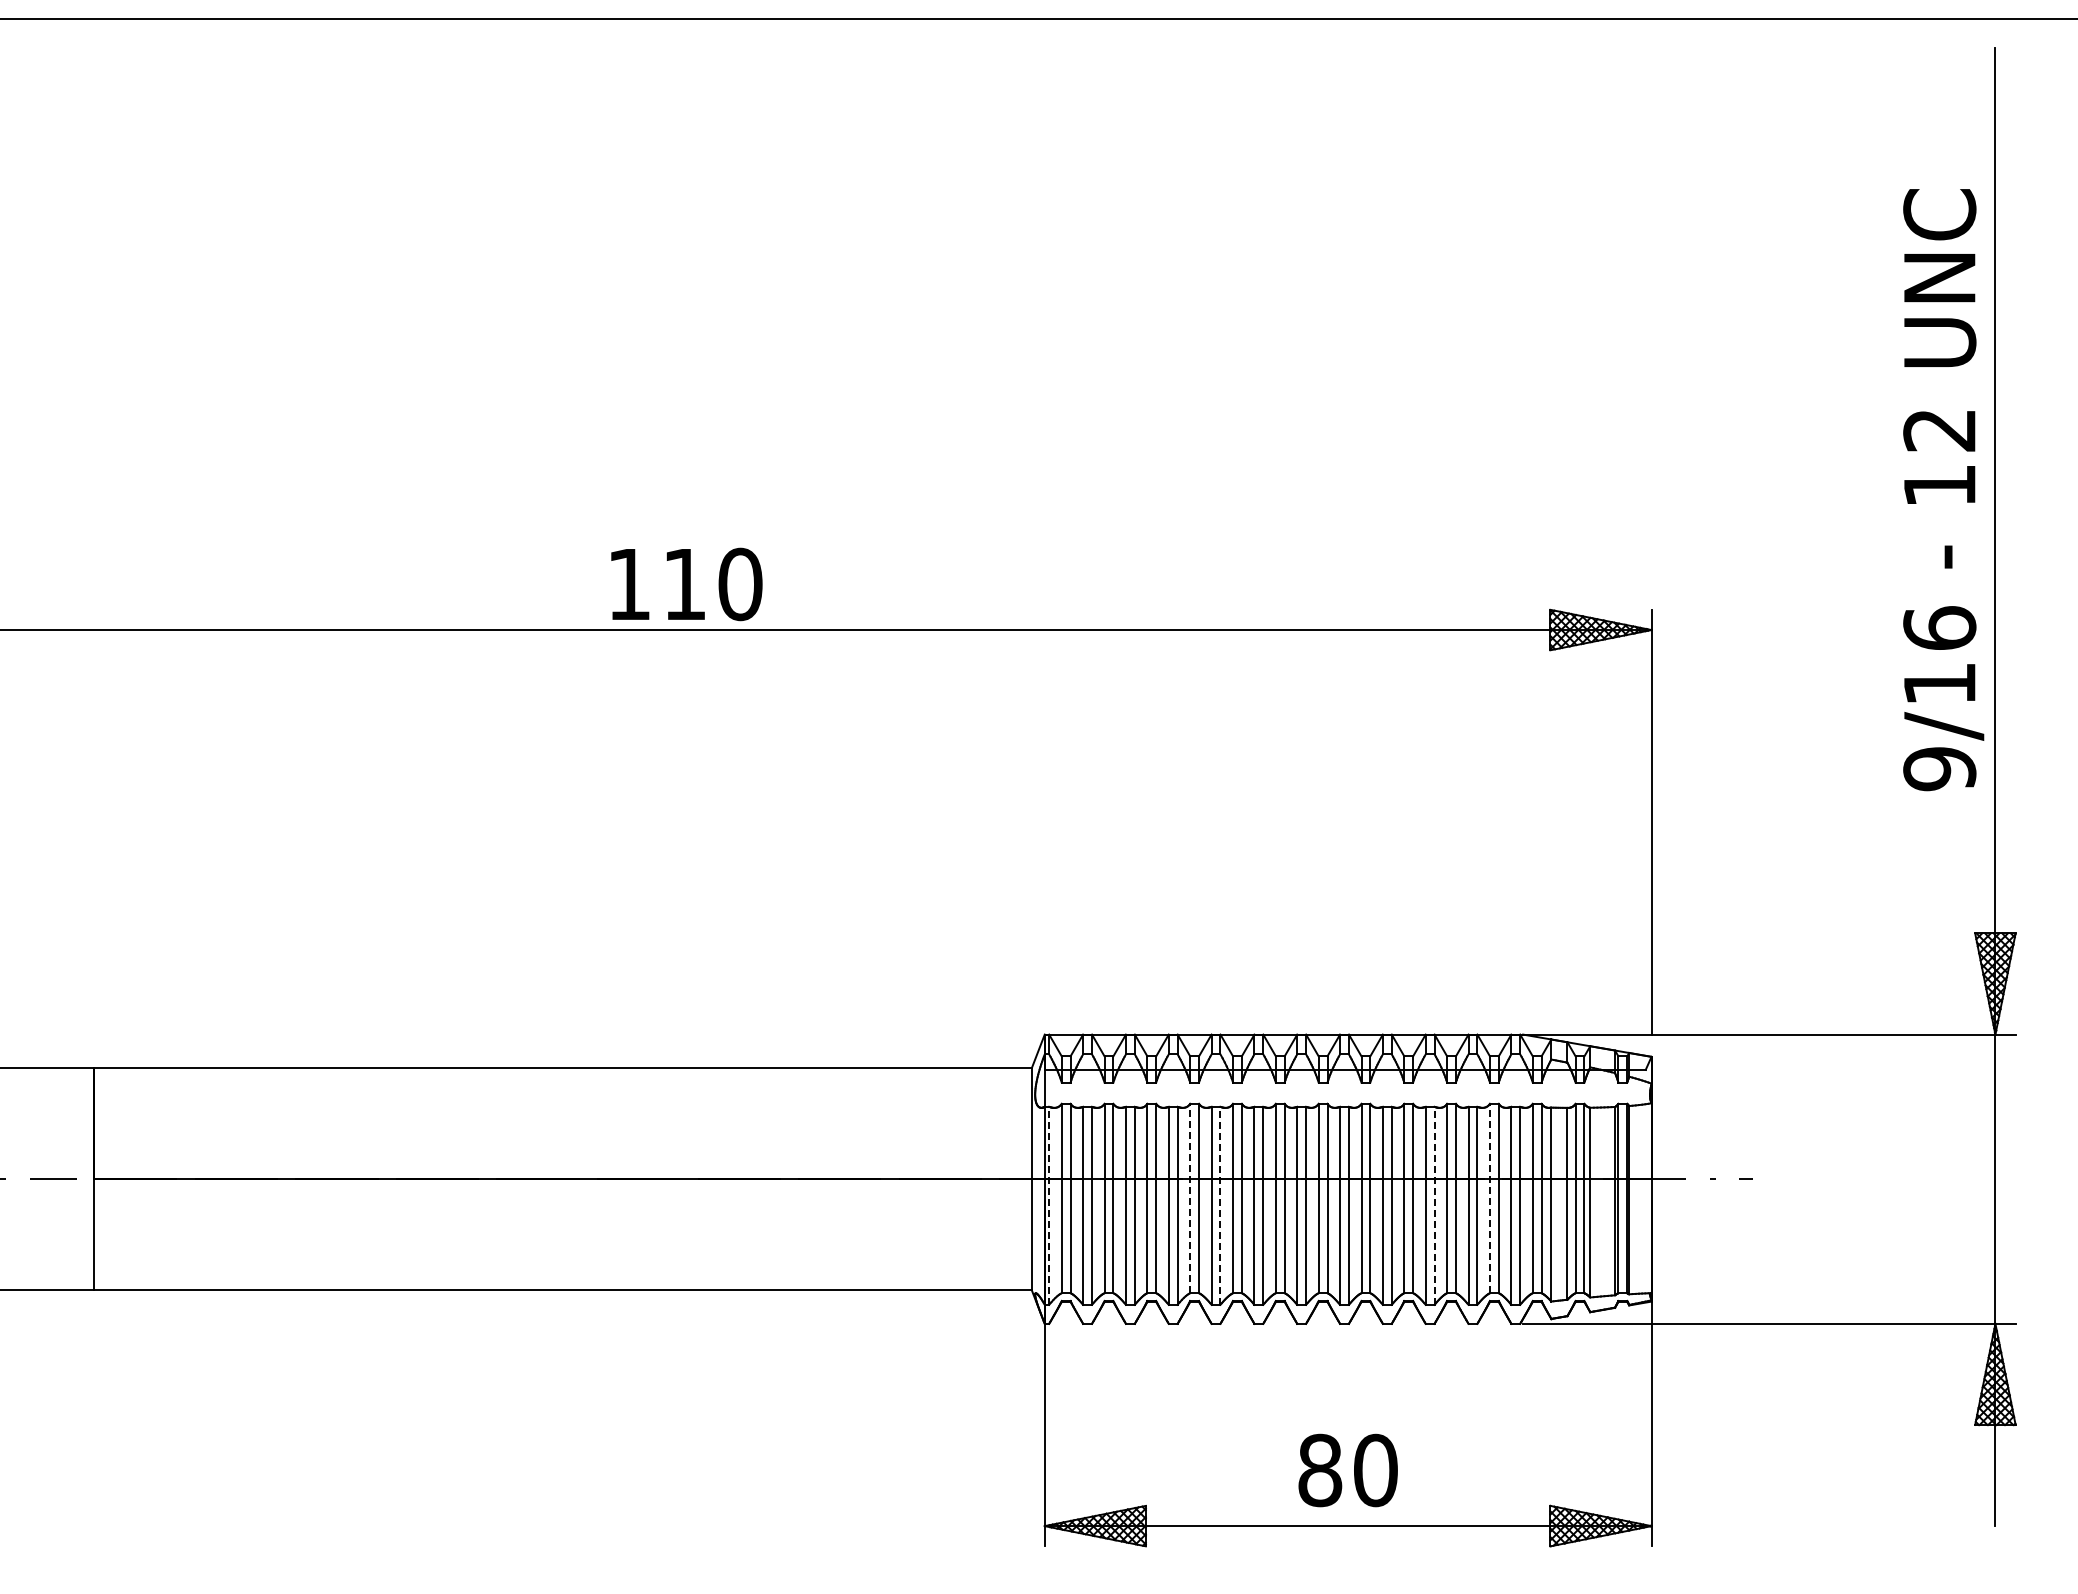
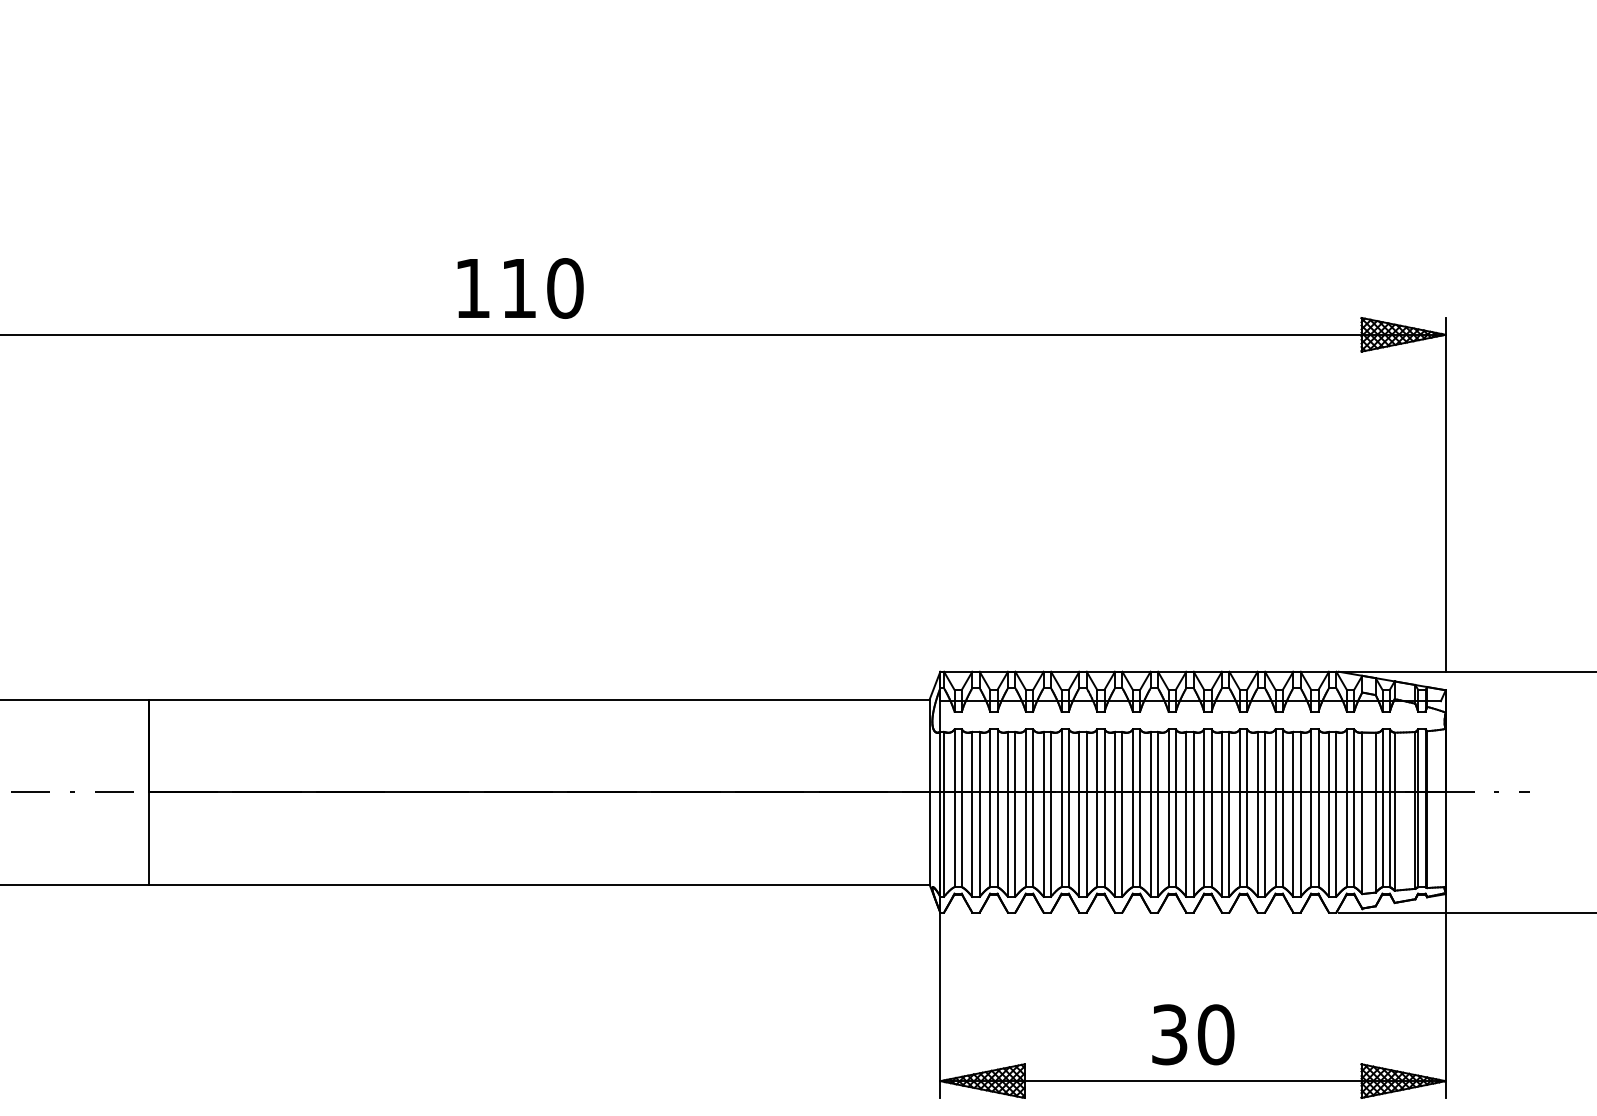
text: (686, 584) -> (520, 288), moved
line: (1190, 1198) -> (1061, 808), dashed -> solid
line: (1489, 1198) -> (1310, 808), dashed -> solid
line: (1049, 1205) -> (944, 814), dashed -> solid
line: (1220, 1205) -> (1086, 814), dashed -> solid
line: (1434, 1205) -> (1264, 814), dashed -> solid
text: (1320, 1470) -> (1170, 1034), 80 -> 30

